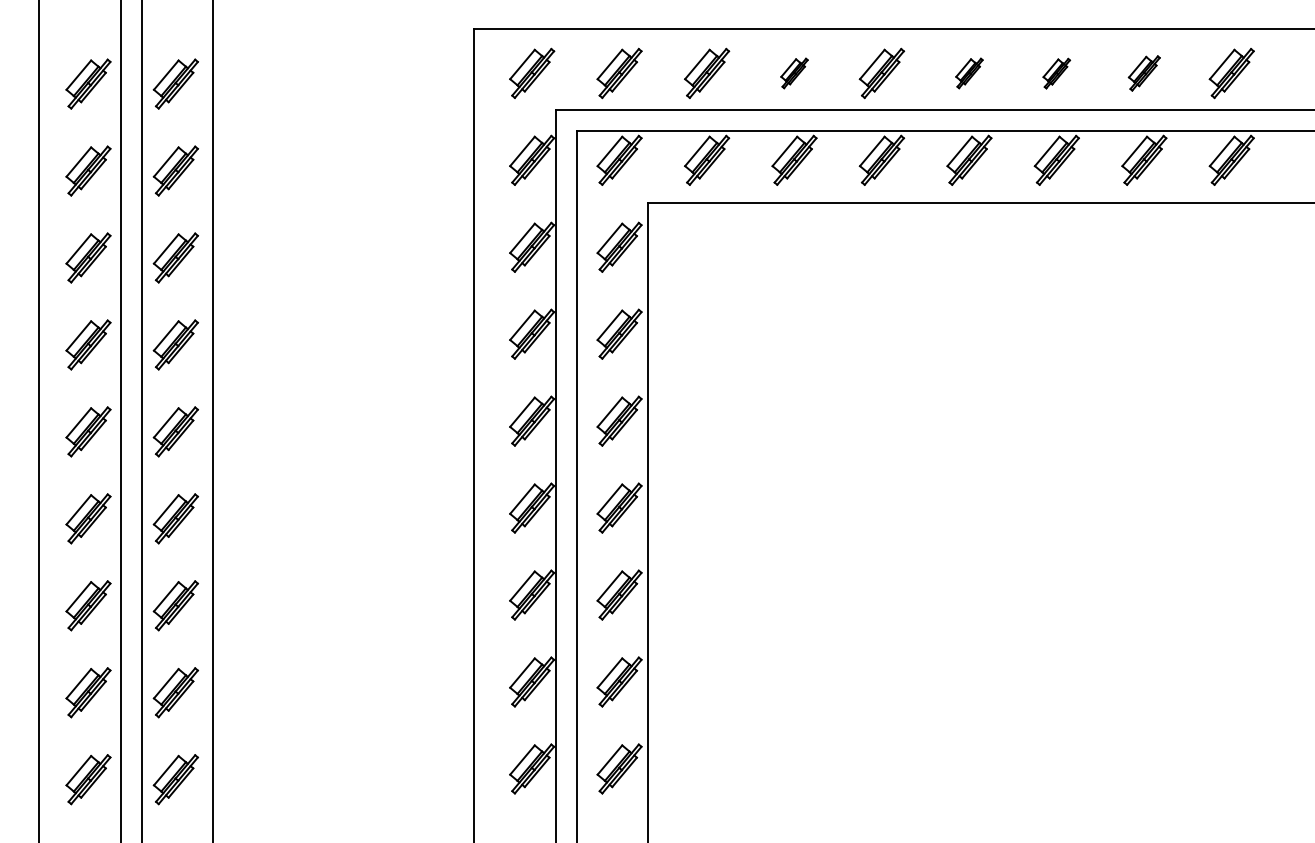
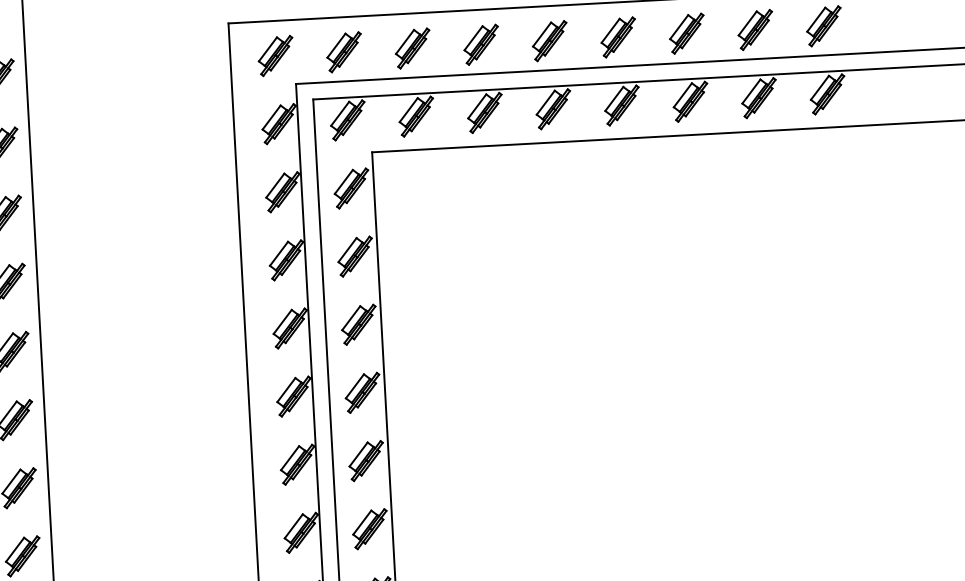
part: (794, 73) -> (481, 44), size x1.67
part: (969, 73) -> (618, 37), size x1.67
part: (1056, 73) -> (686, 33), size x1.67
part: (1144, 73) -> (755, 30), size x1.43

